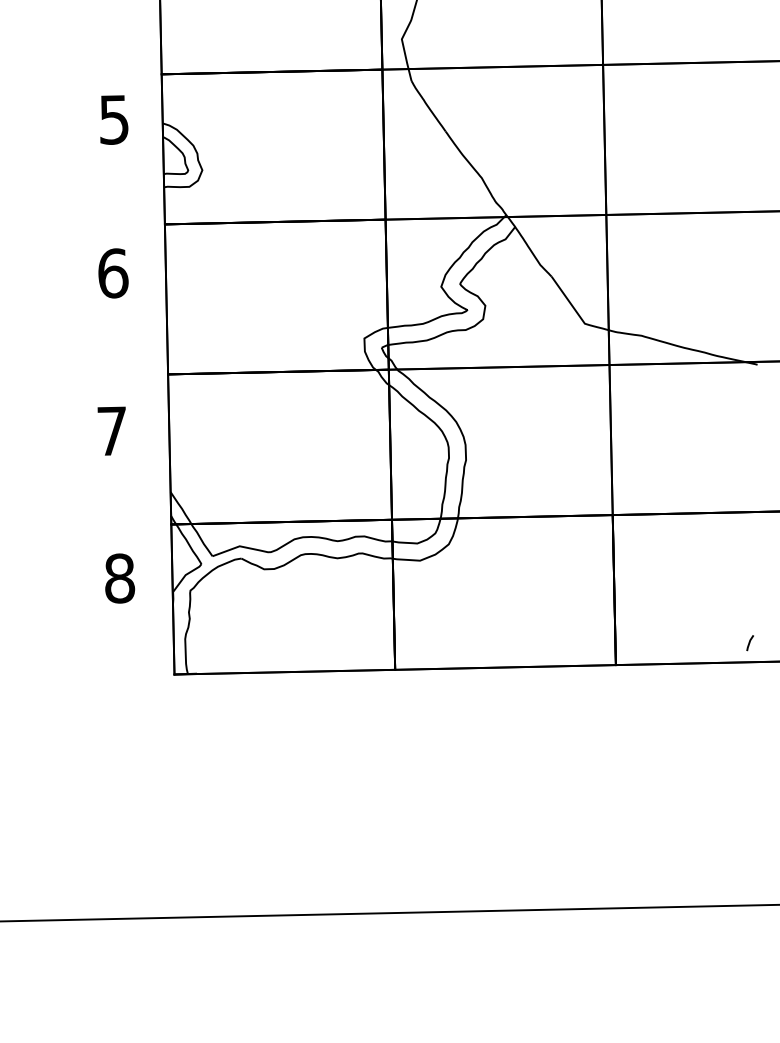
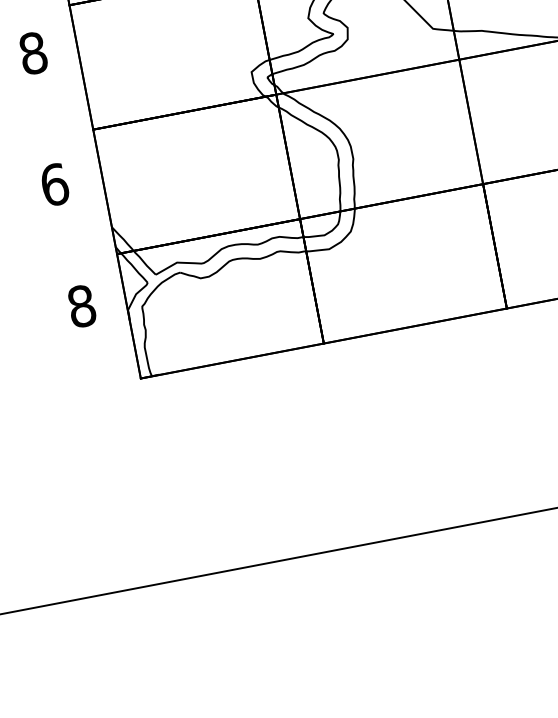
text: (113, 273) -> (33, 53), 6 -> 8
text: (112, 431) -> (55, 185), 7 -> 6

